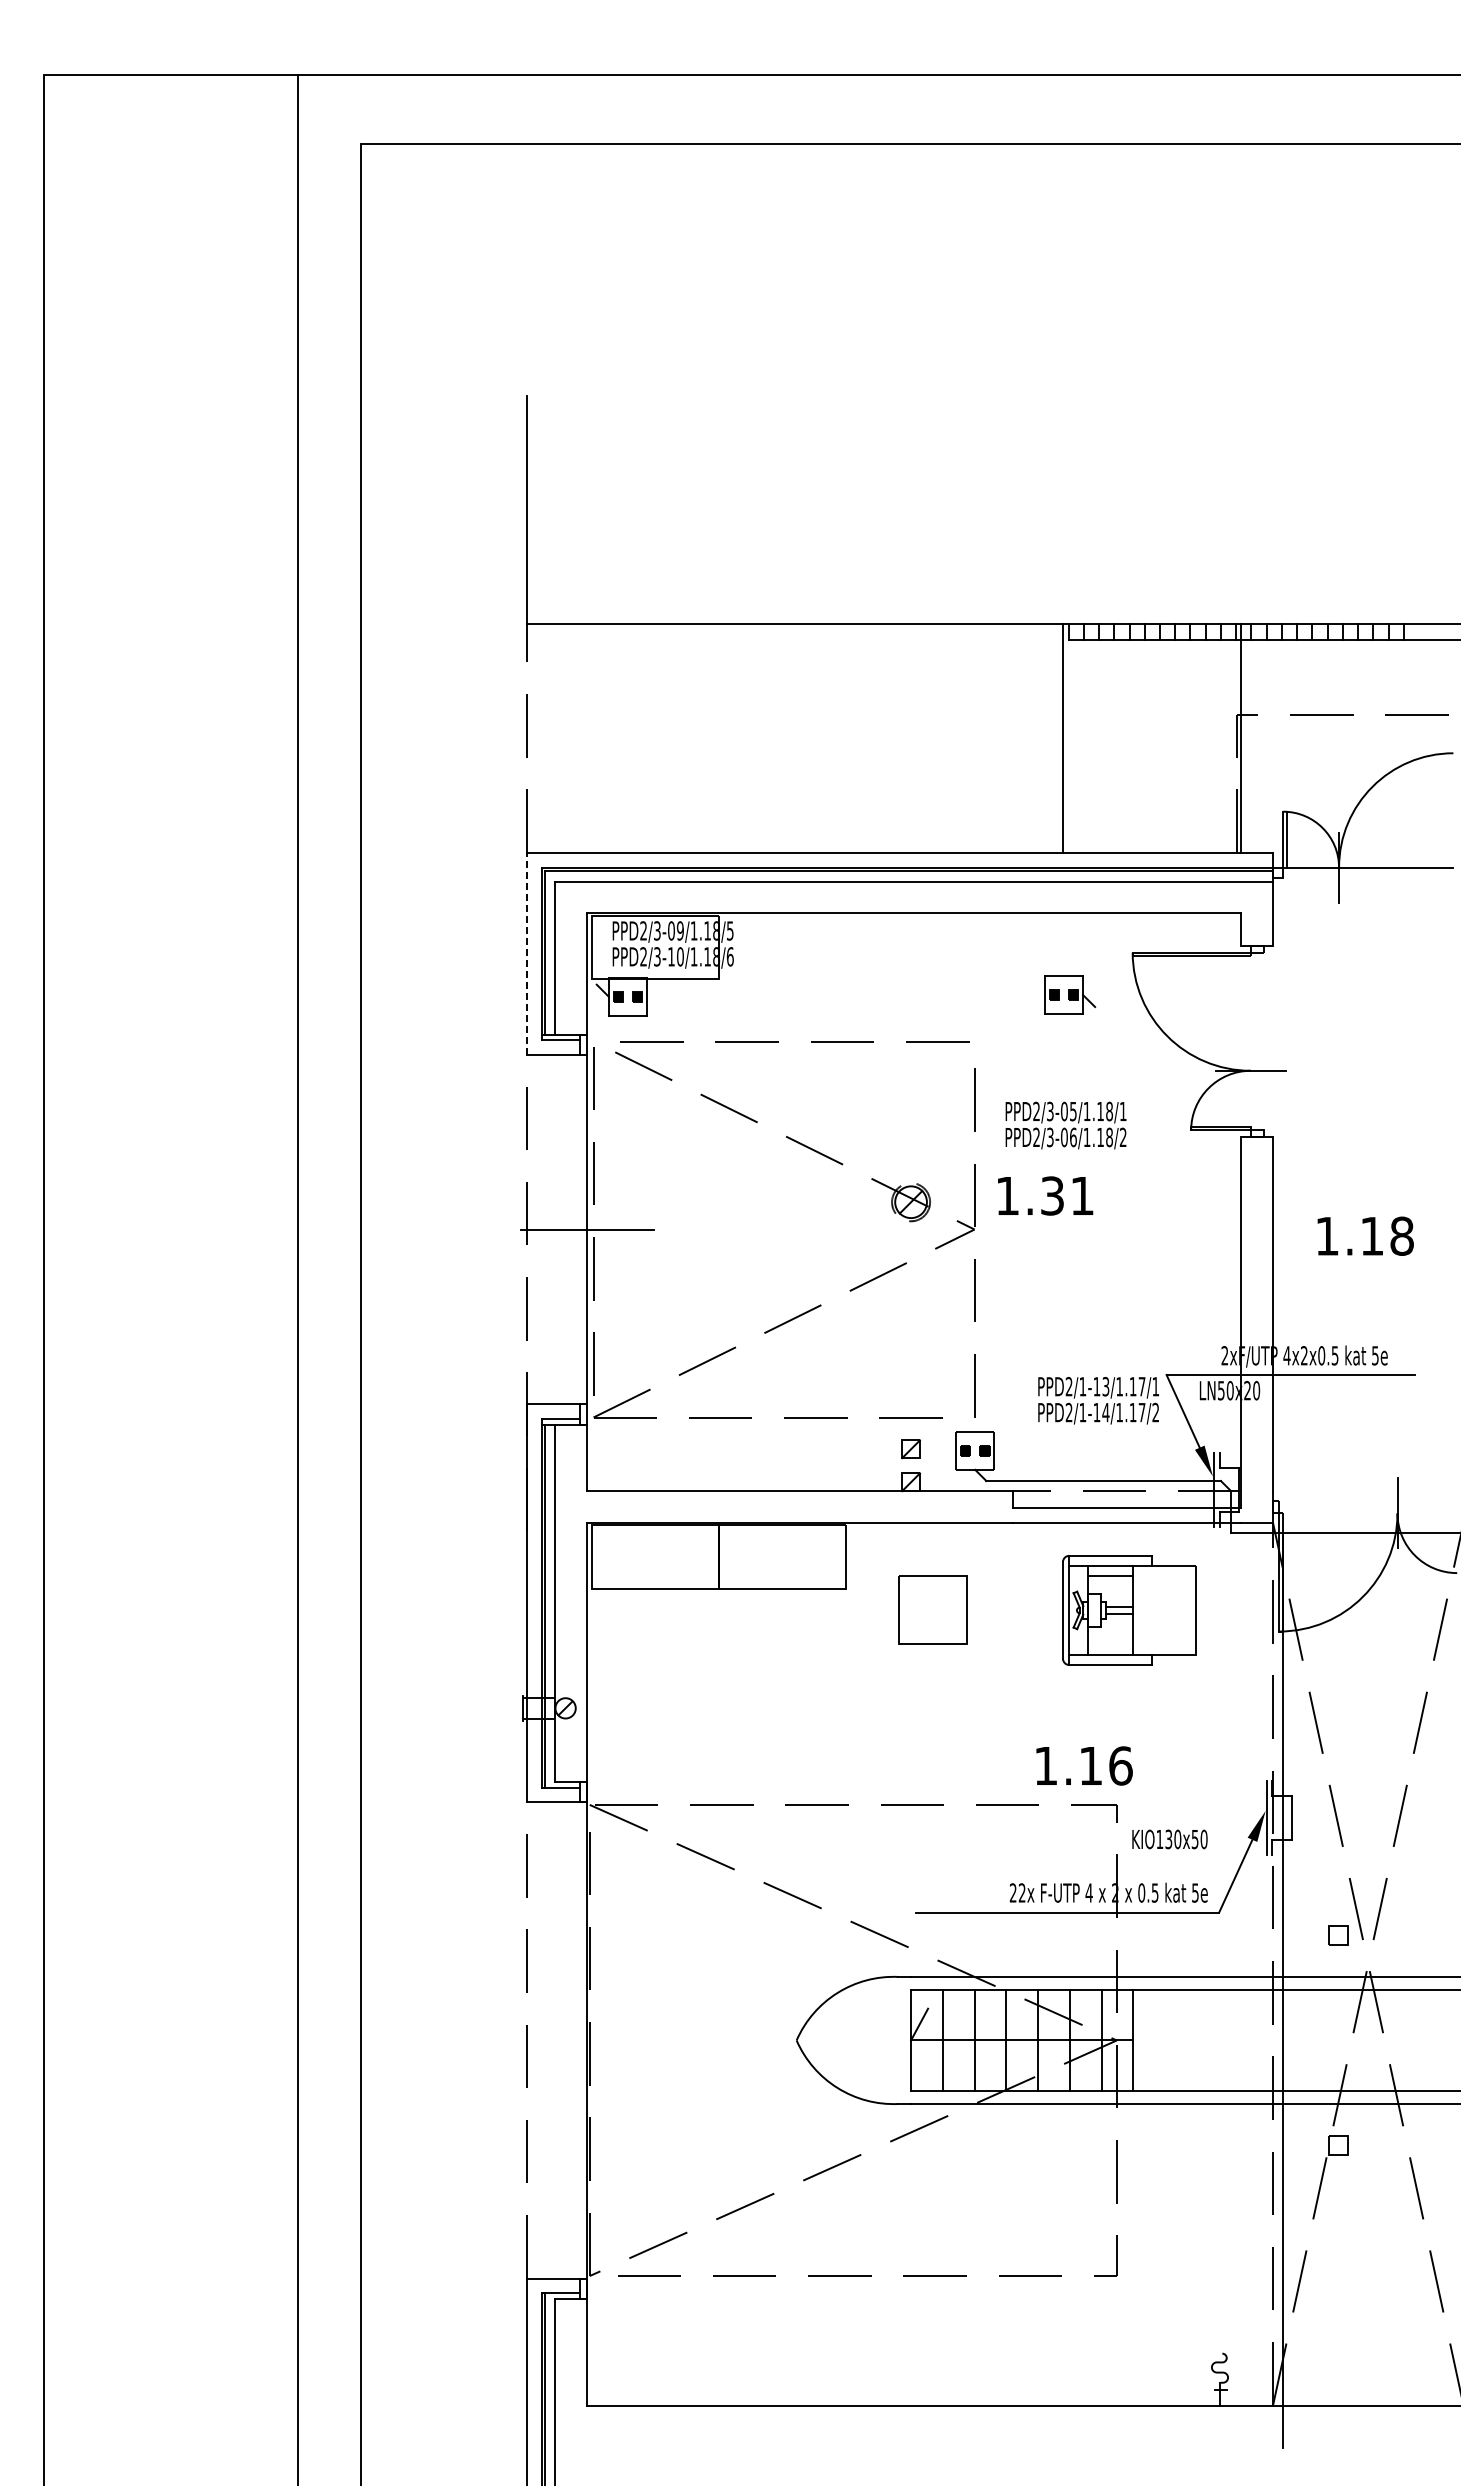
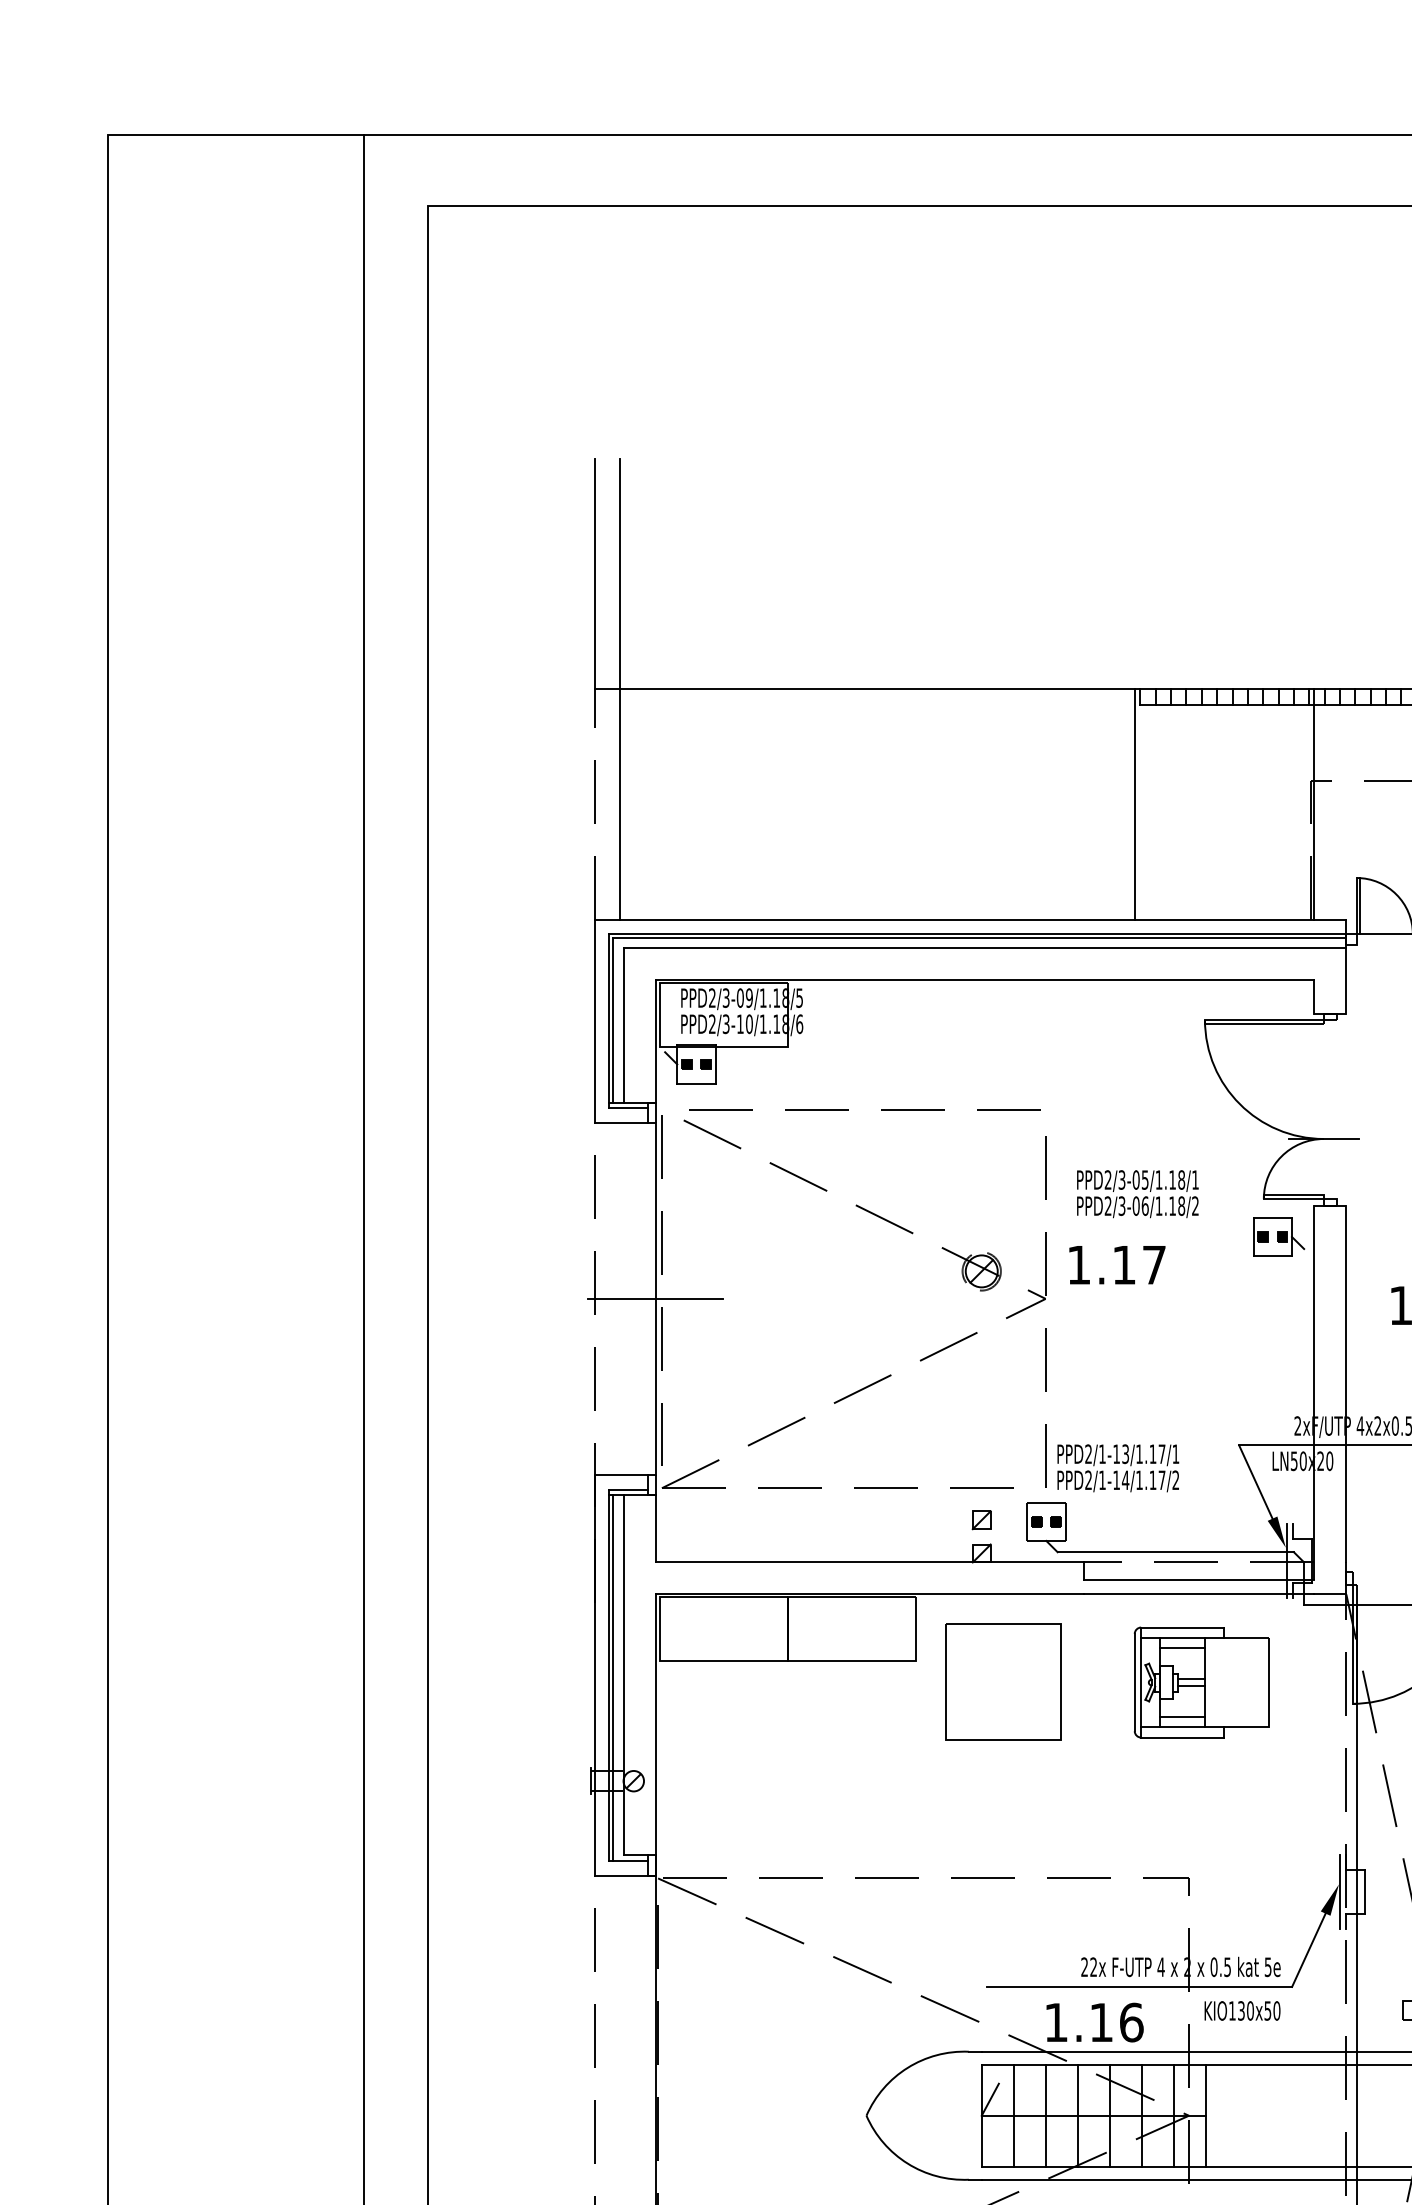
line: (552, 623) -> (620, 688), added
line: (526, 953) -> (594, 1020), dashed -> solid
part: (1070, 994) -> (1279, 1236), moved
text: (1067, 1195) -> (1139, 1264), 1.31 -> 1.17
text: (1098, 1400) -> (1118, 1468), moved
part: (932, 1609) -> (1003, 1681), size x1.67
line: (1110, 1644) -> (1182, 1716), added
text: (1084, 1765) -> (1094, 2022), moved
text: (1169, 1839) -> (1242, 2011), moved

